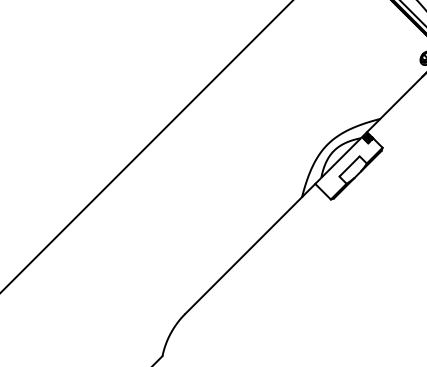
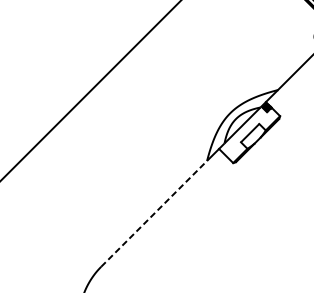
line: (243, 255) -> (154, 213), solid -> dashed

